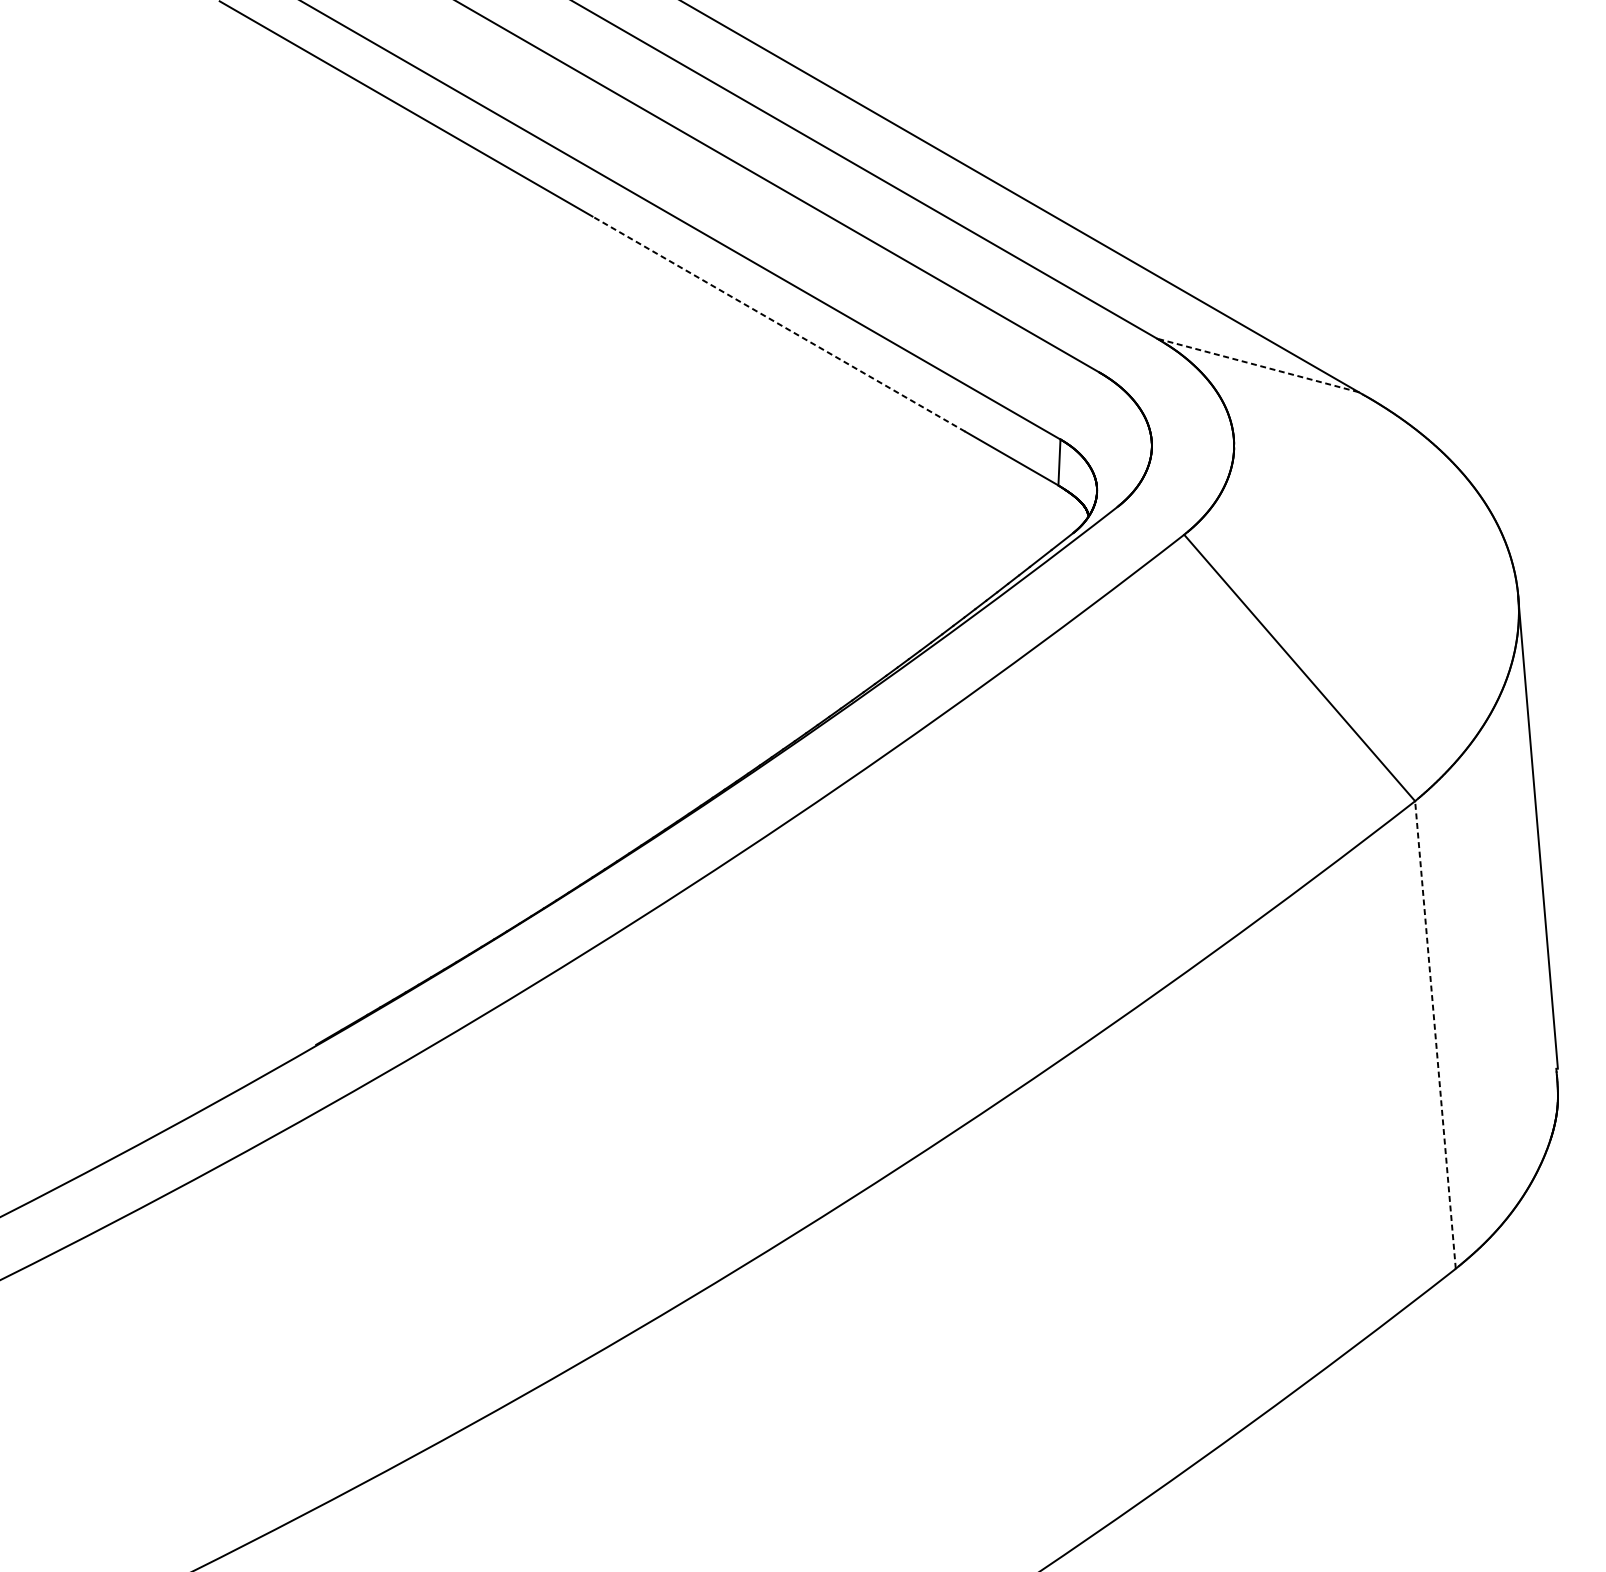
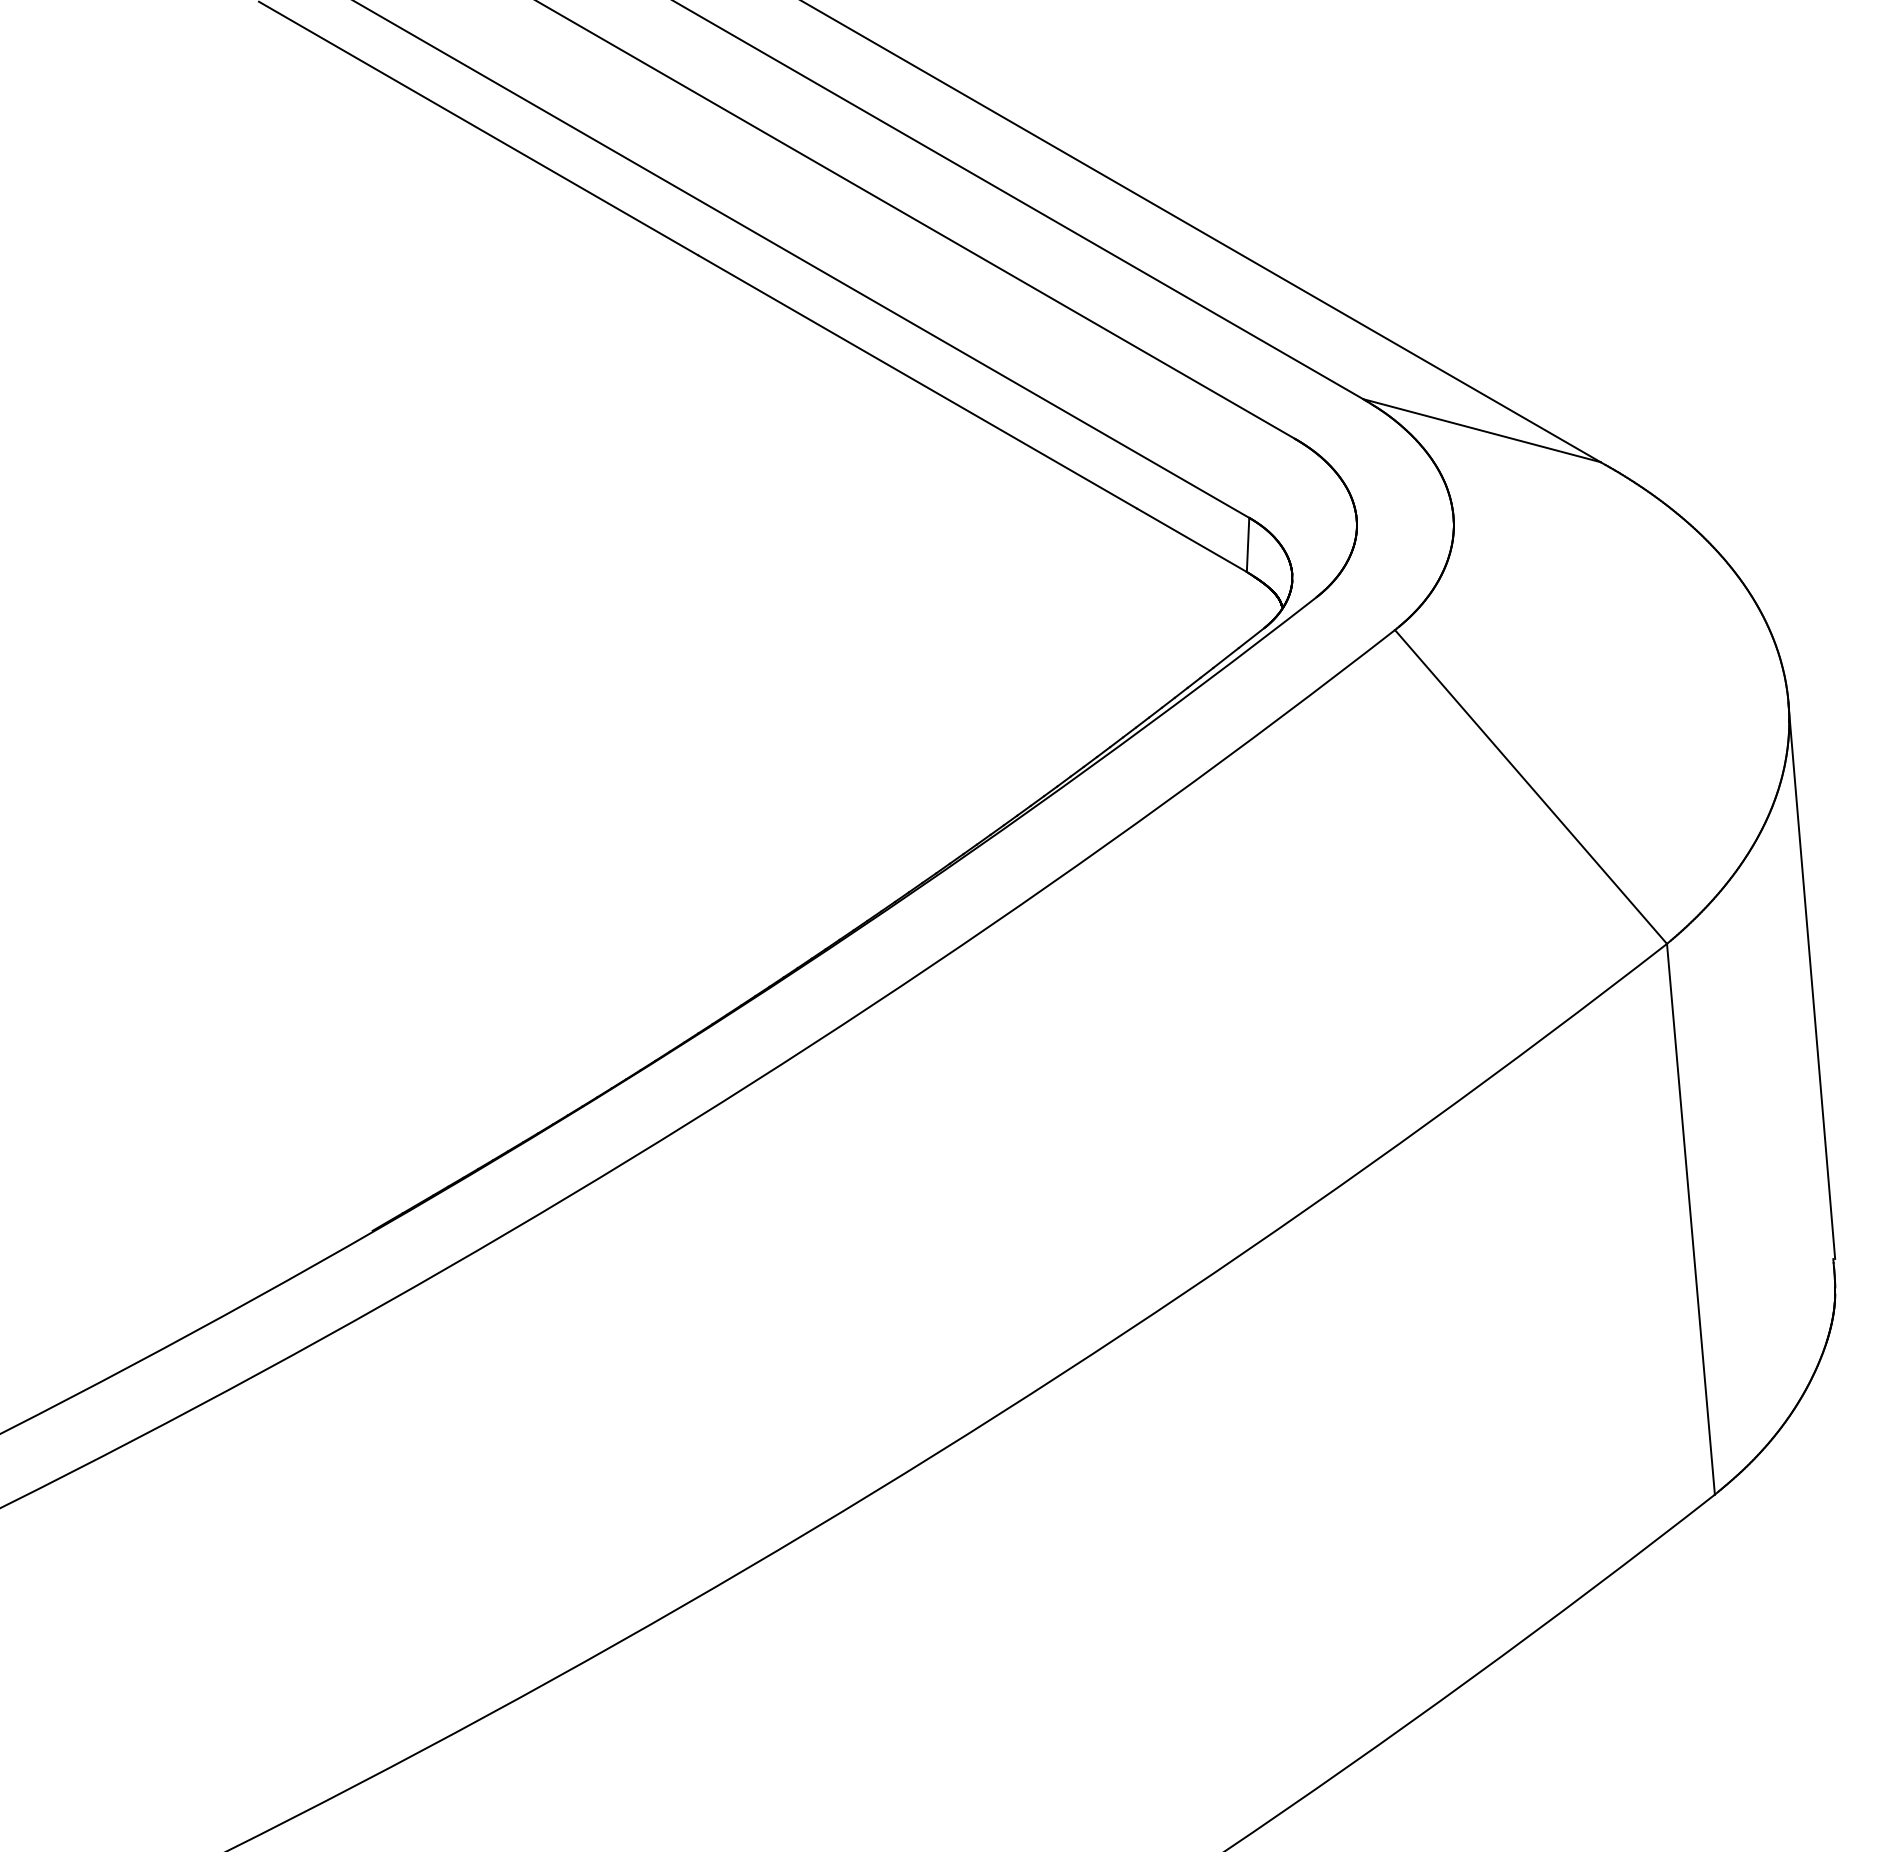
line: (778, 323) -> (917, 381), dashed -> solid
line: (1257, 365) -> (1481, 430), dashed -> solid
line: (1435, 1034) -> (1690, 1218), dashed -> solid

